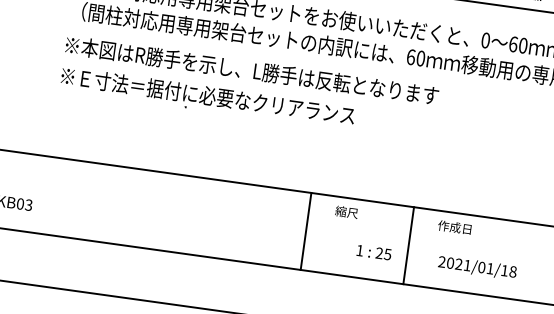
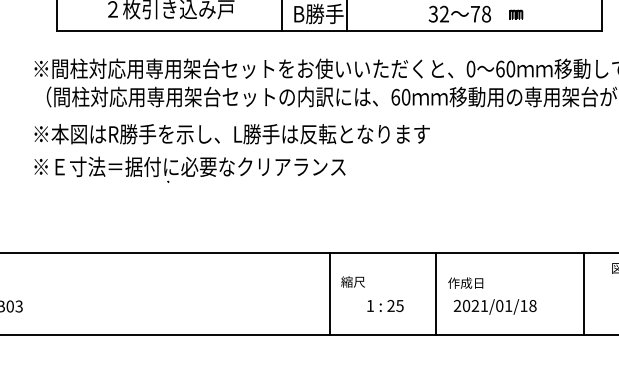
text: (346, 211) -> (352, 281), moved
text: (454, 226) -> (465, 282), moved
line: (306, 231) -> (329, 293), moved
line: (408, 245) -> (436, 293), moved

